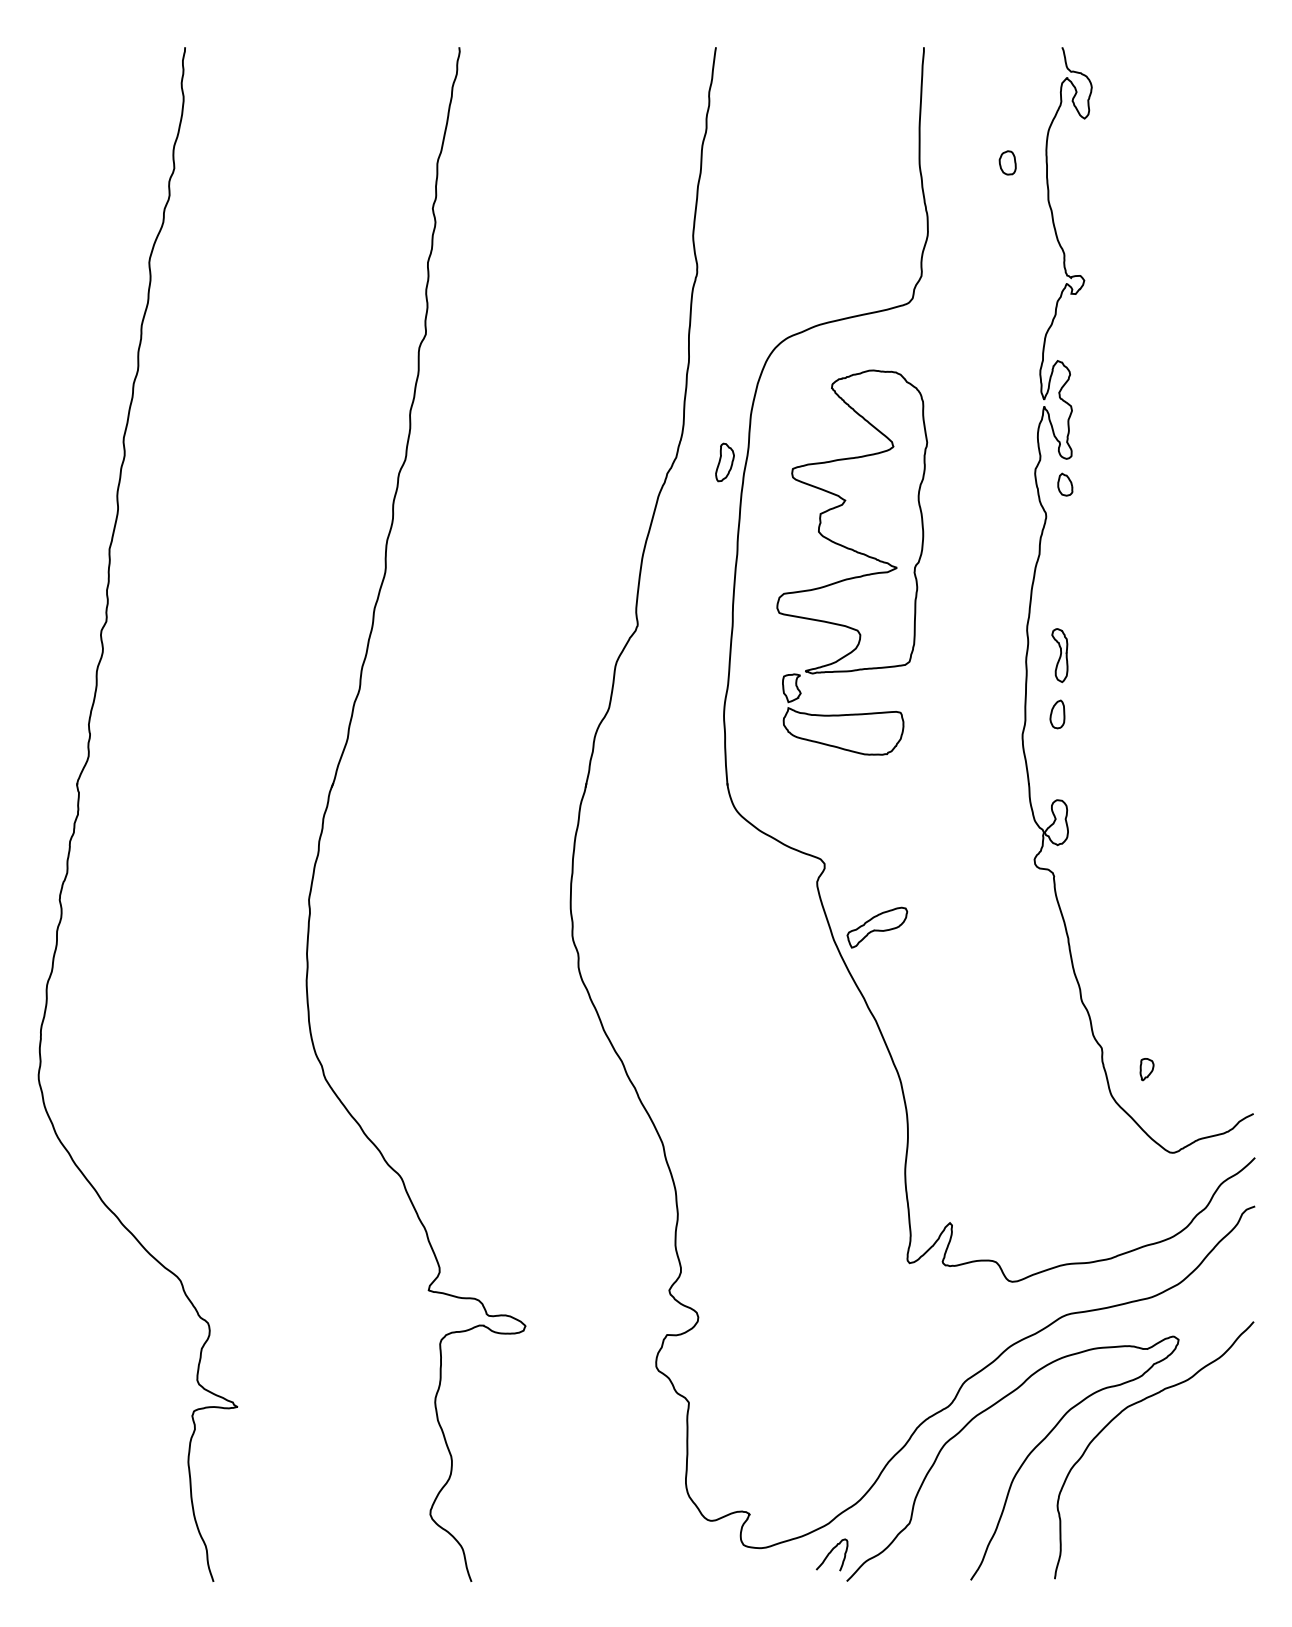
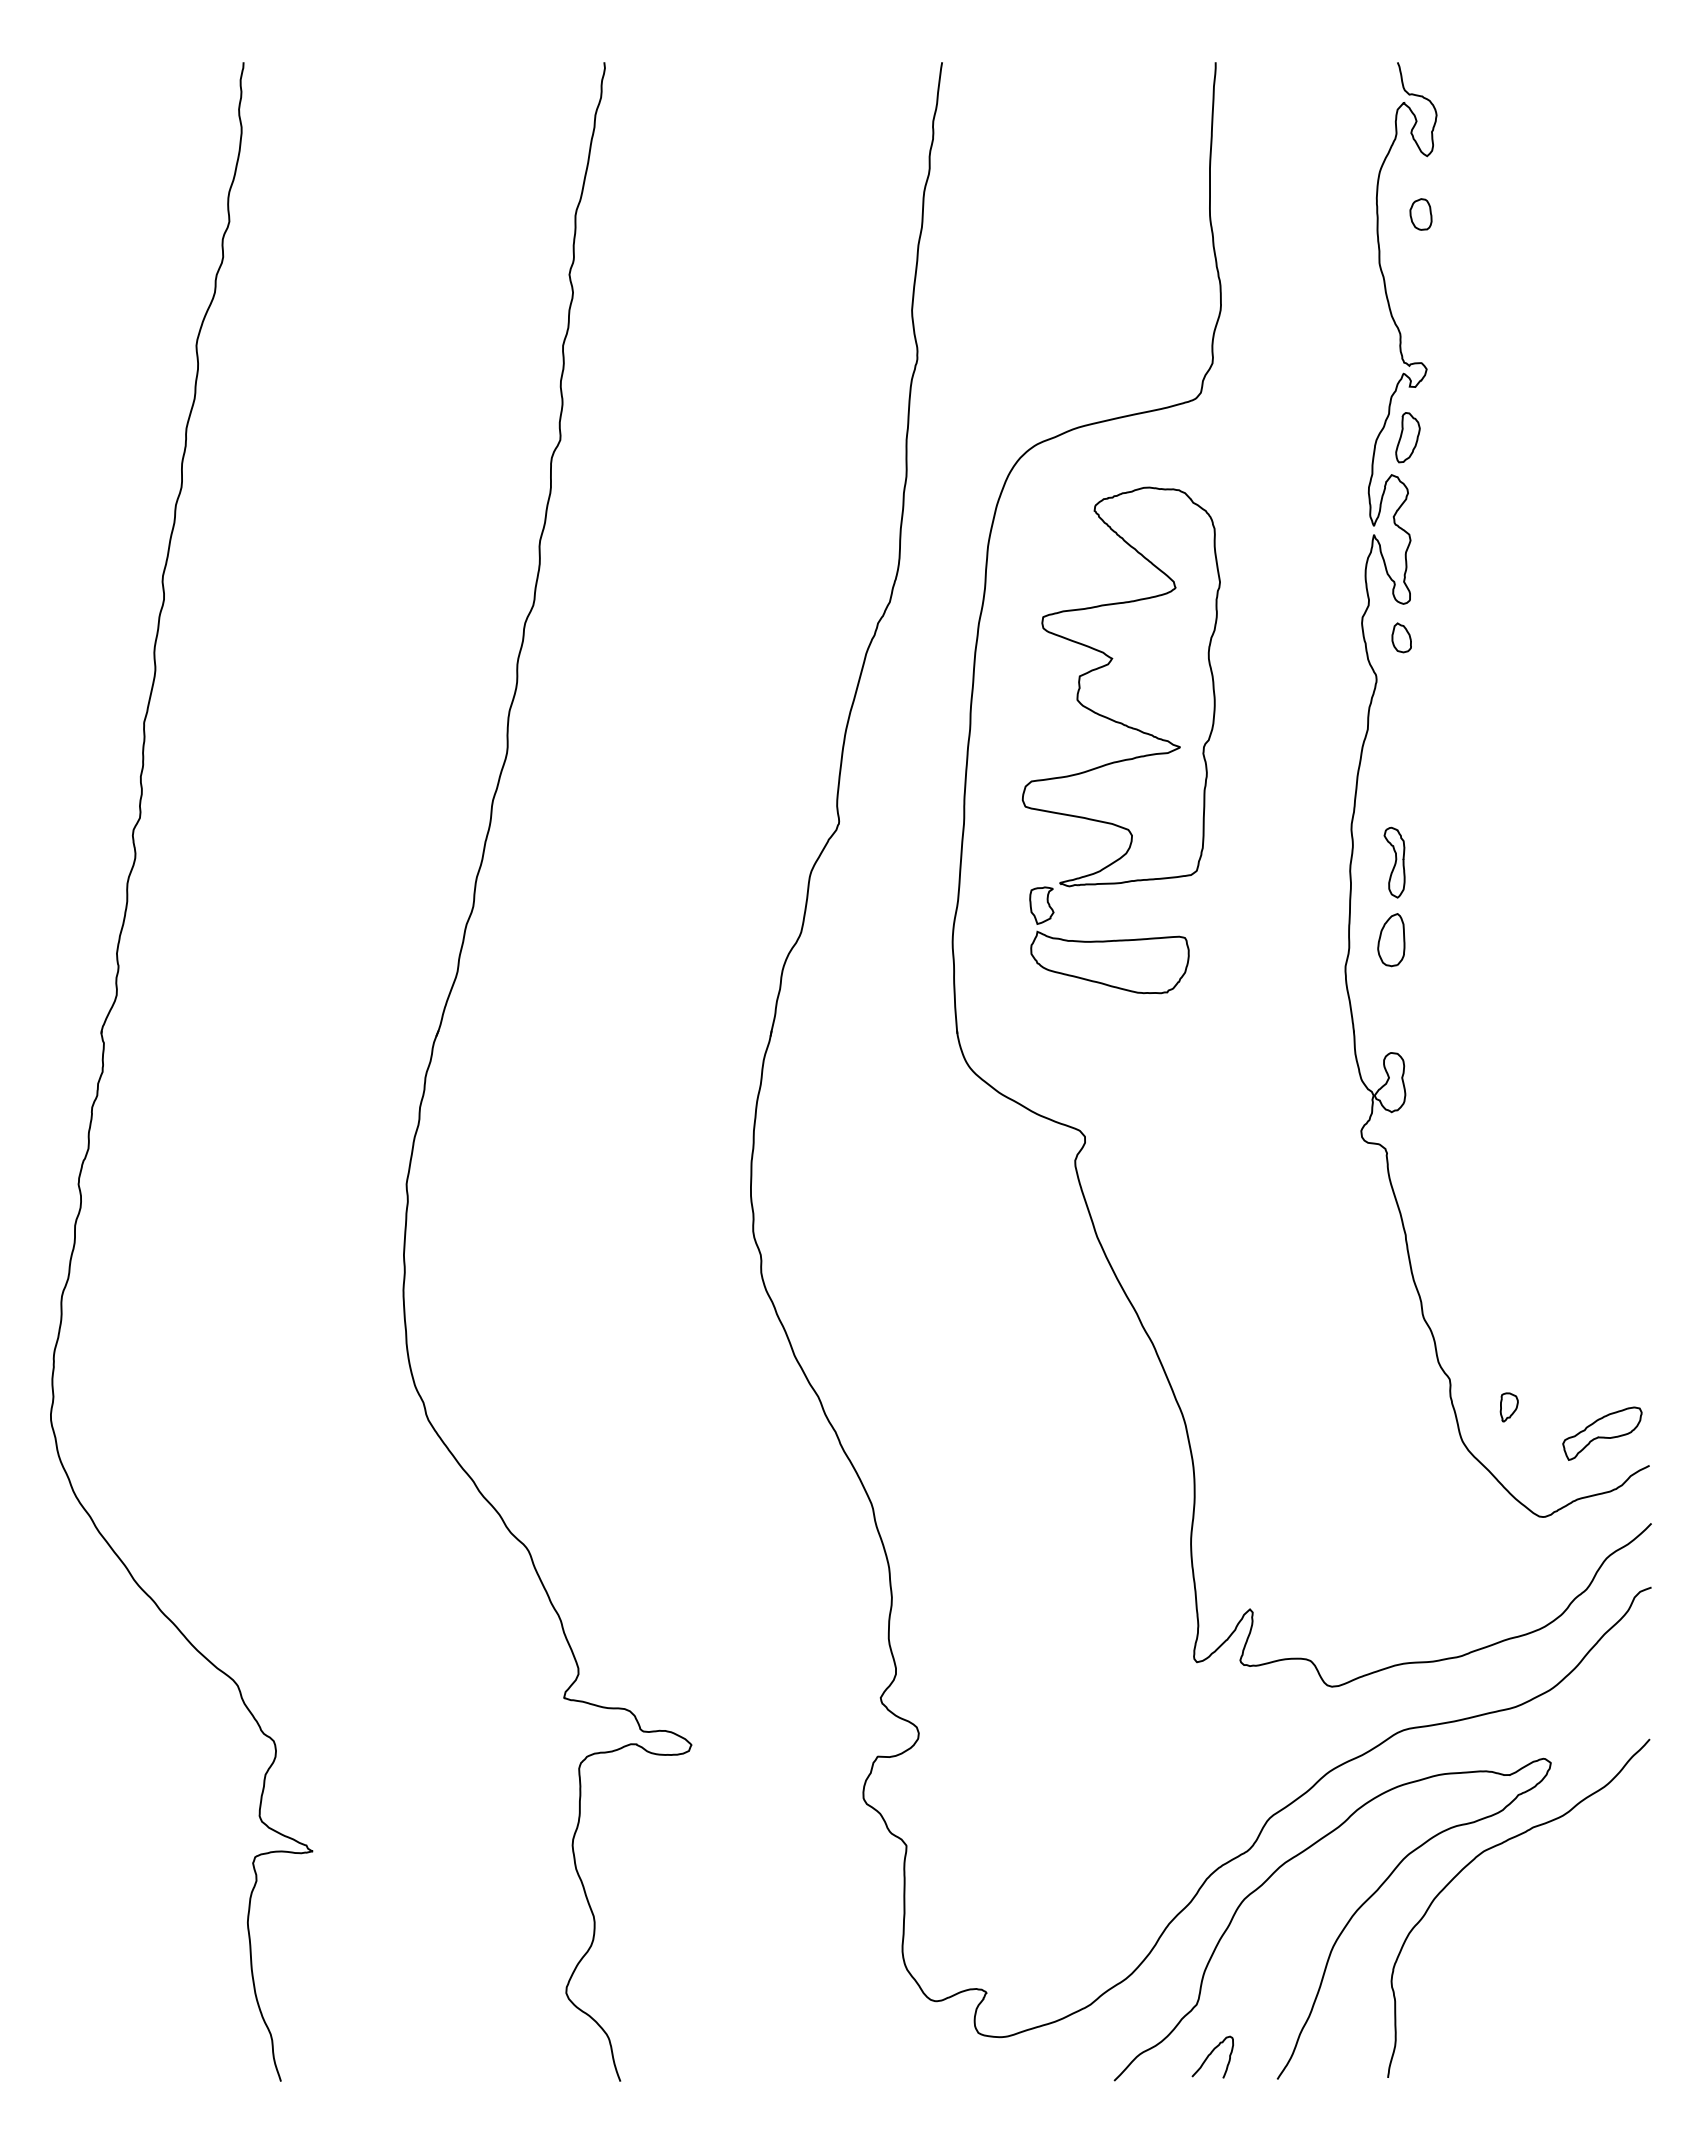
part: (1007, 162) -> (1420, 214), moved
part: (724, 462) -> (1407, 437), moved
part: (1057, 714) -> (1391, 940), size x1.43
part: (877, 927) -> (1602, 1433), moved
curve: (831, 1552) -> (1211, 2054), moved

